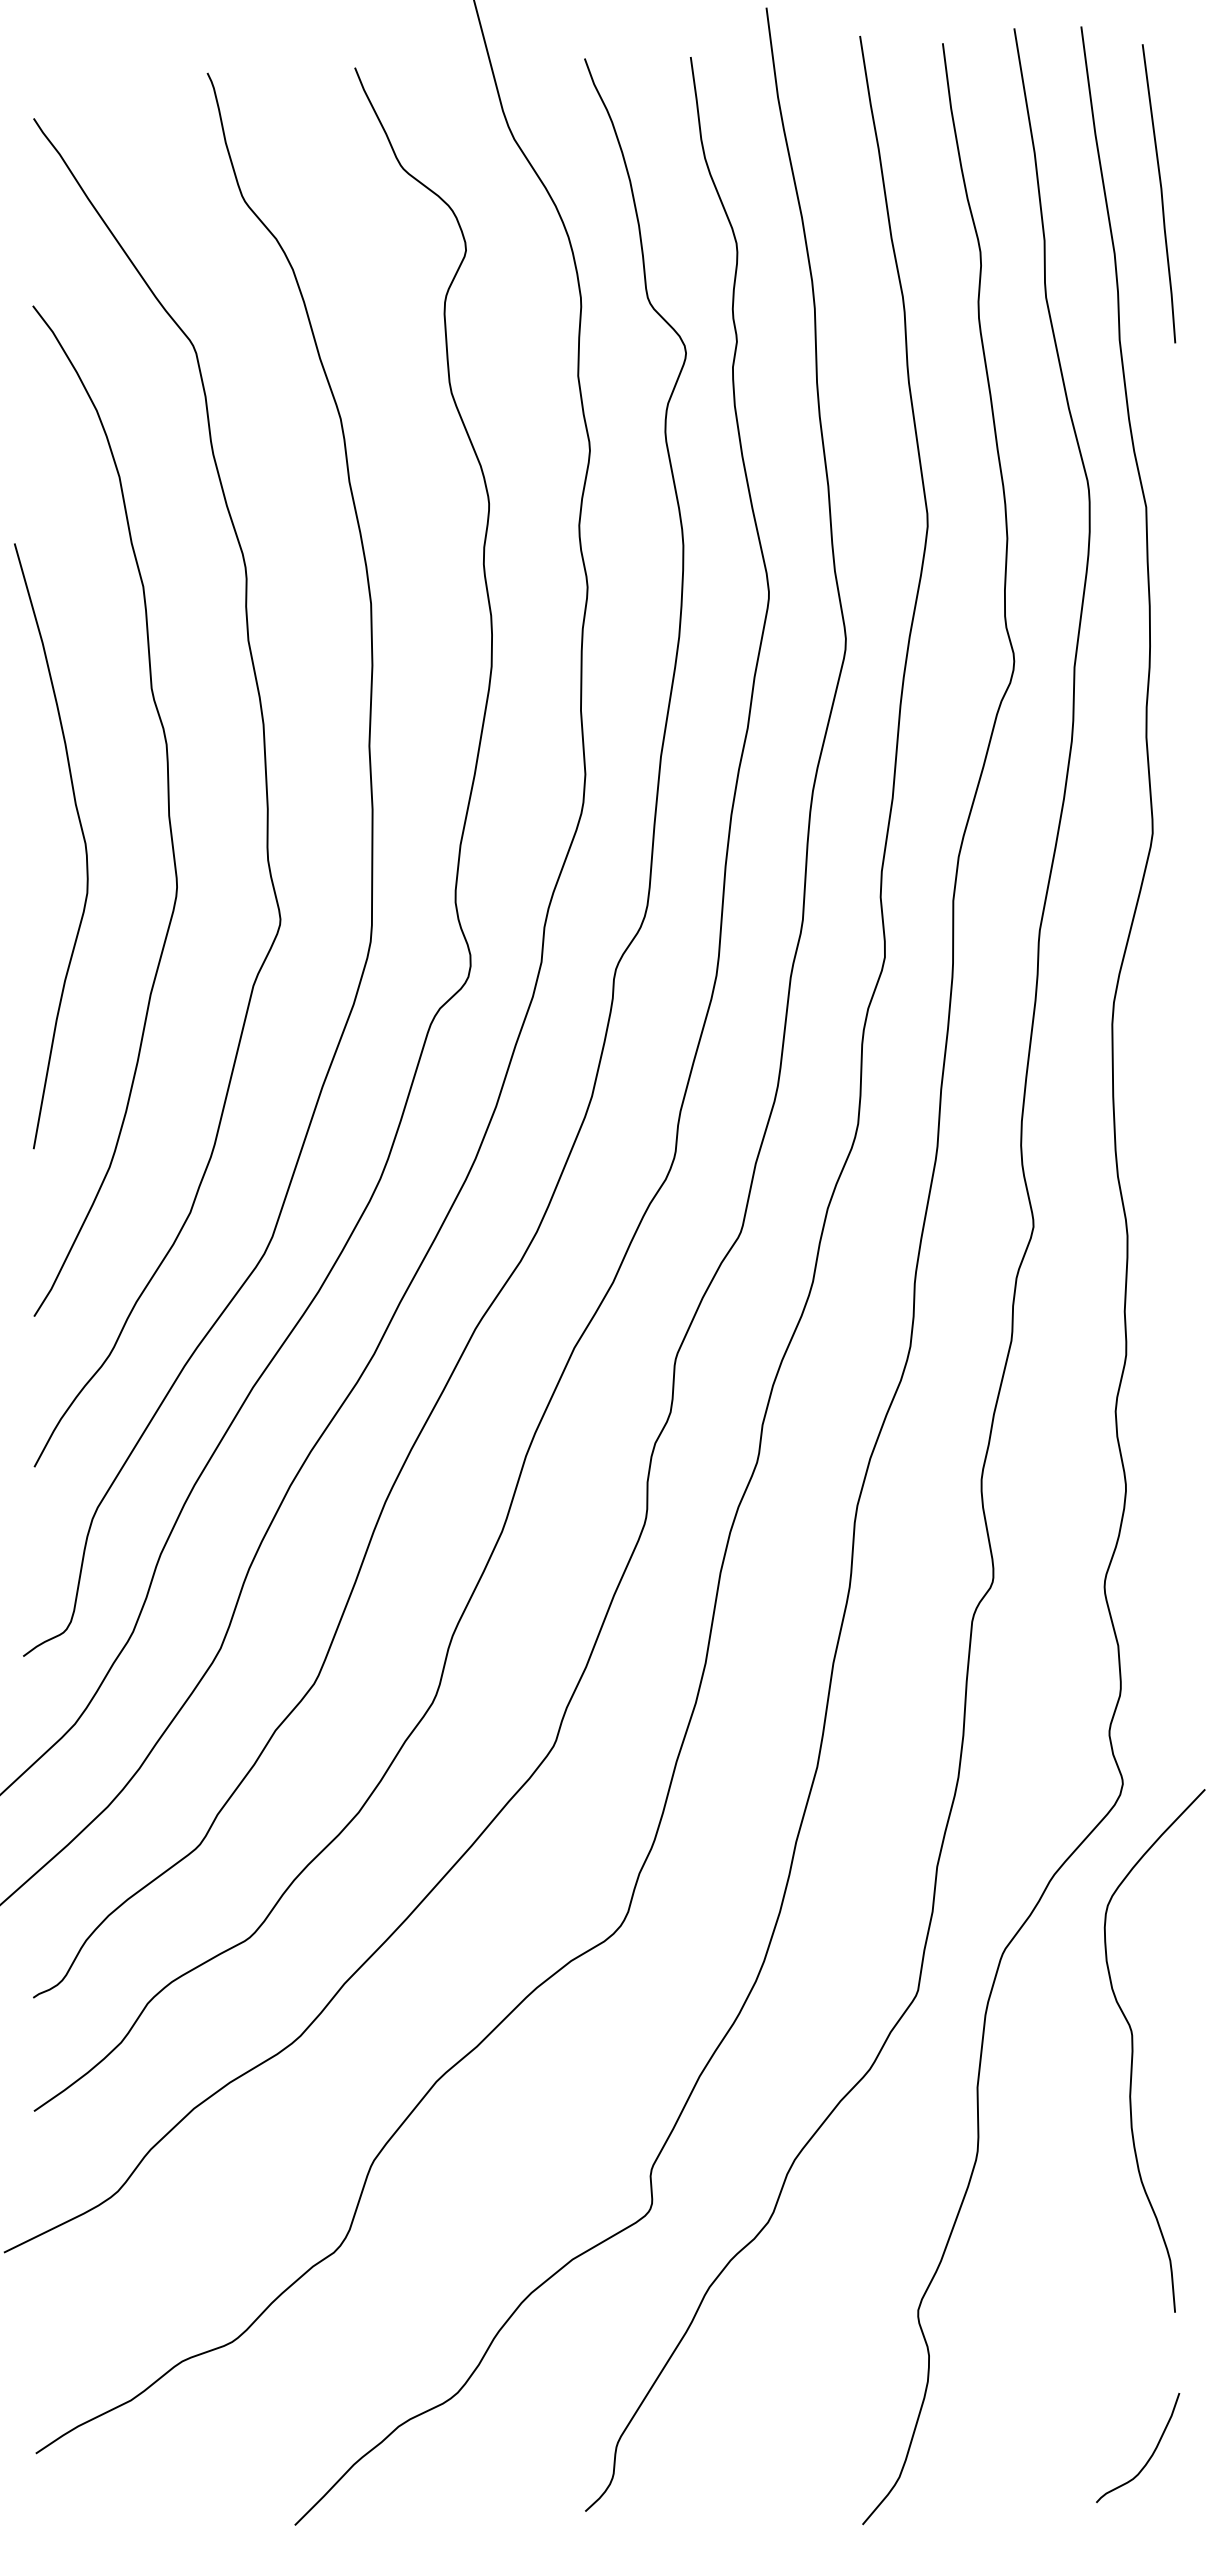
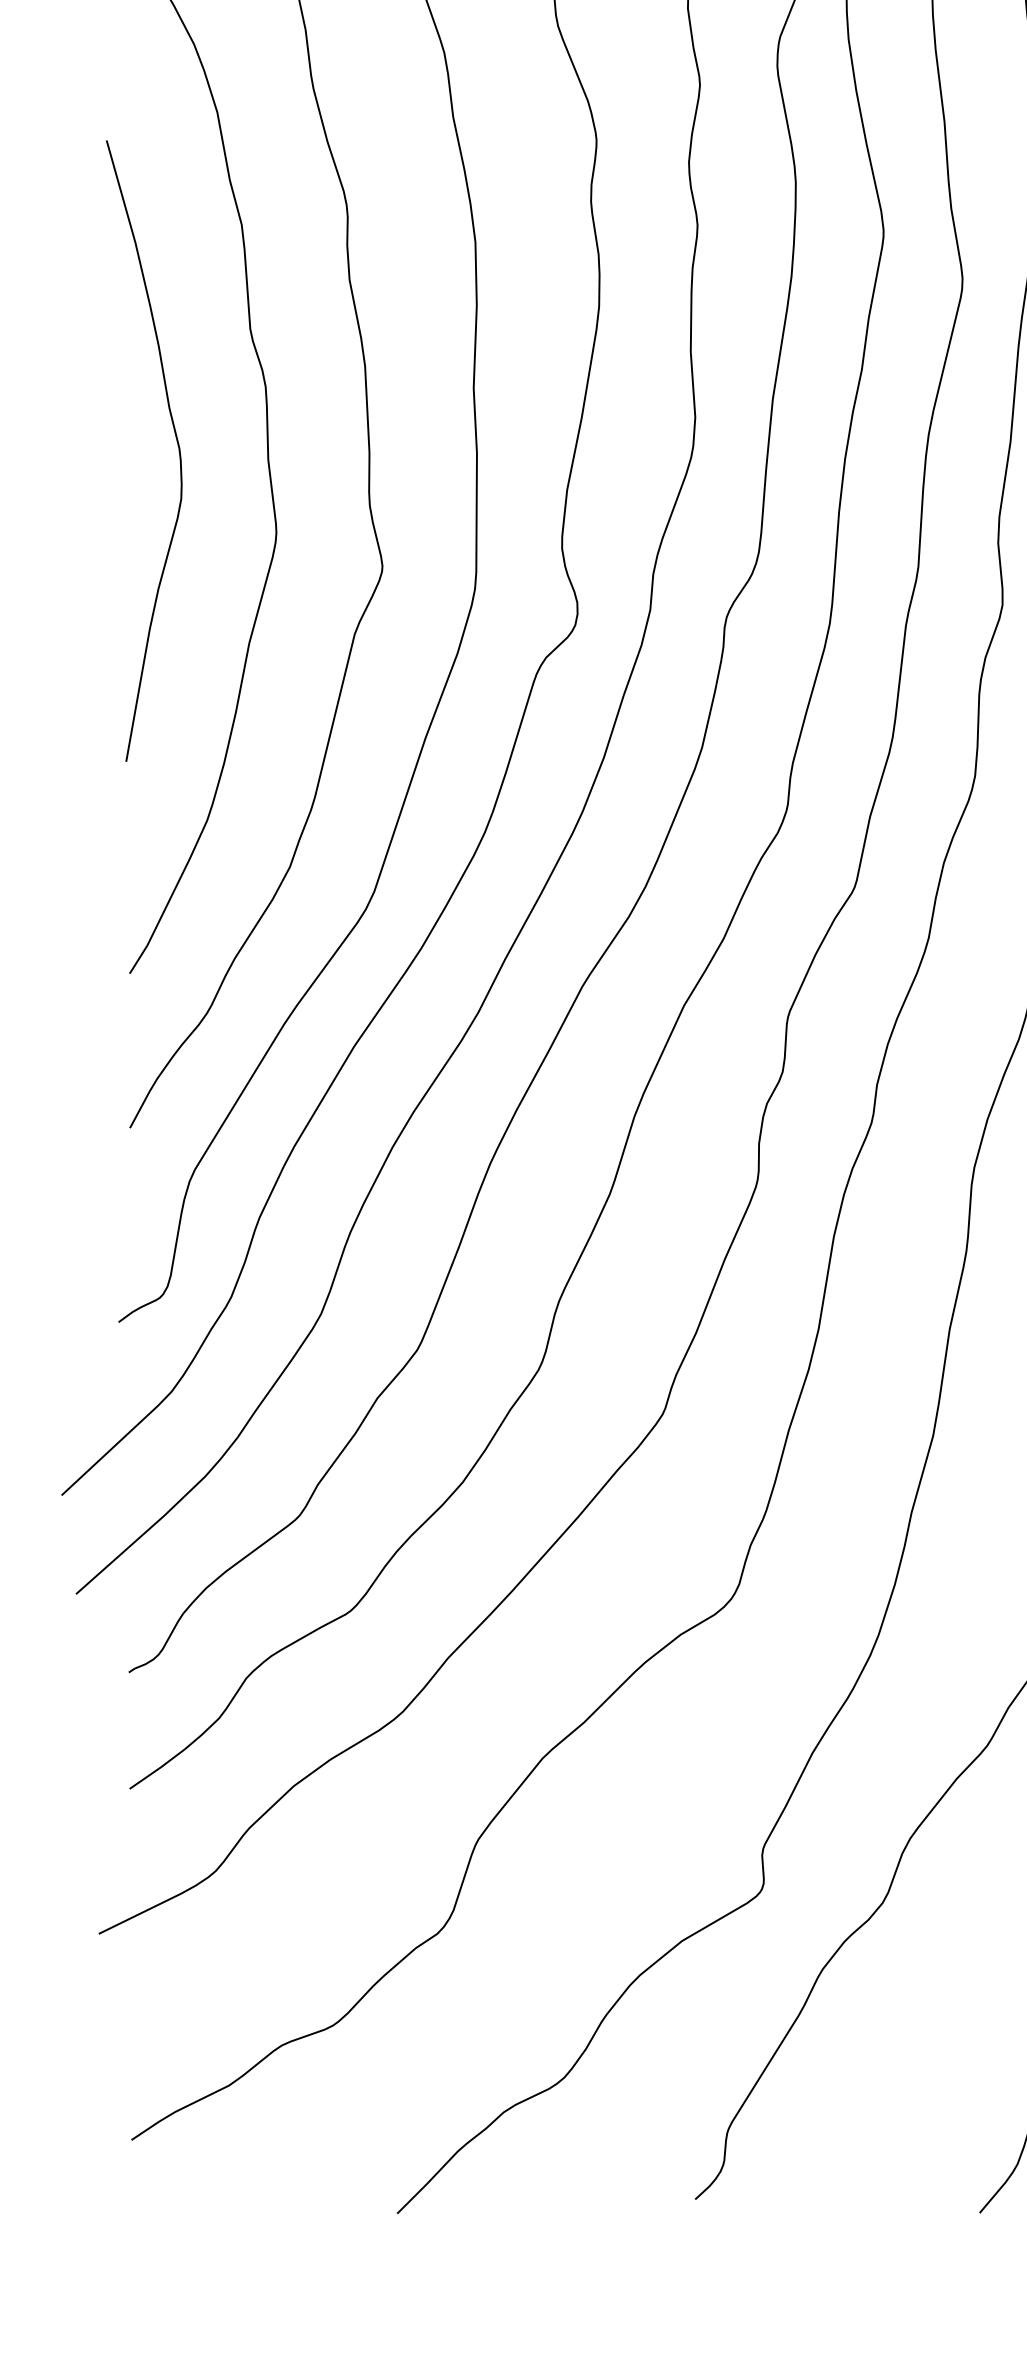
curve: (83, 840) -> (177, 445), moved

